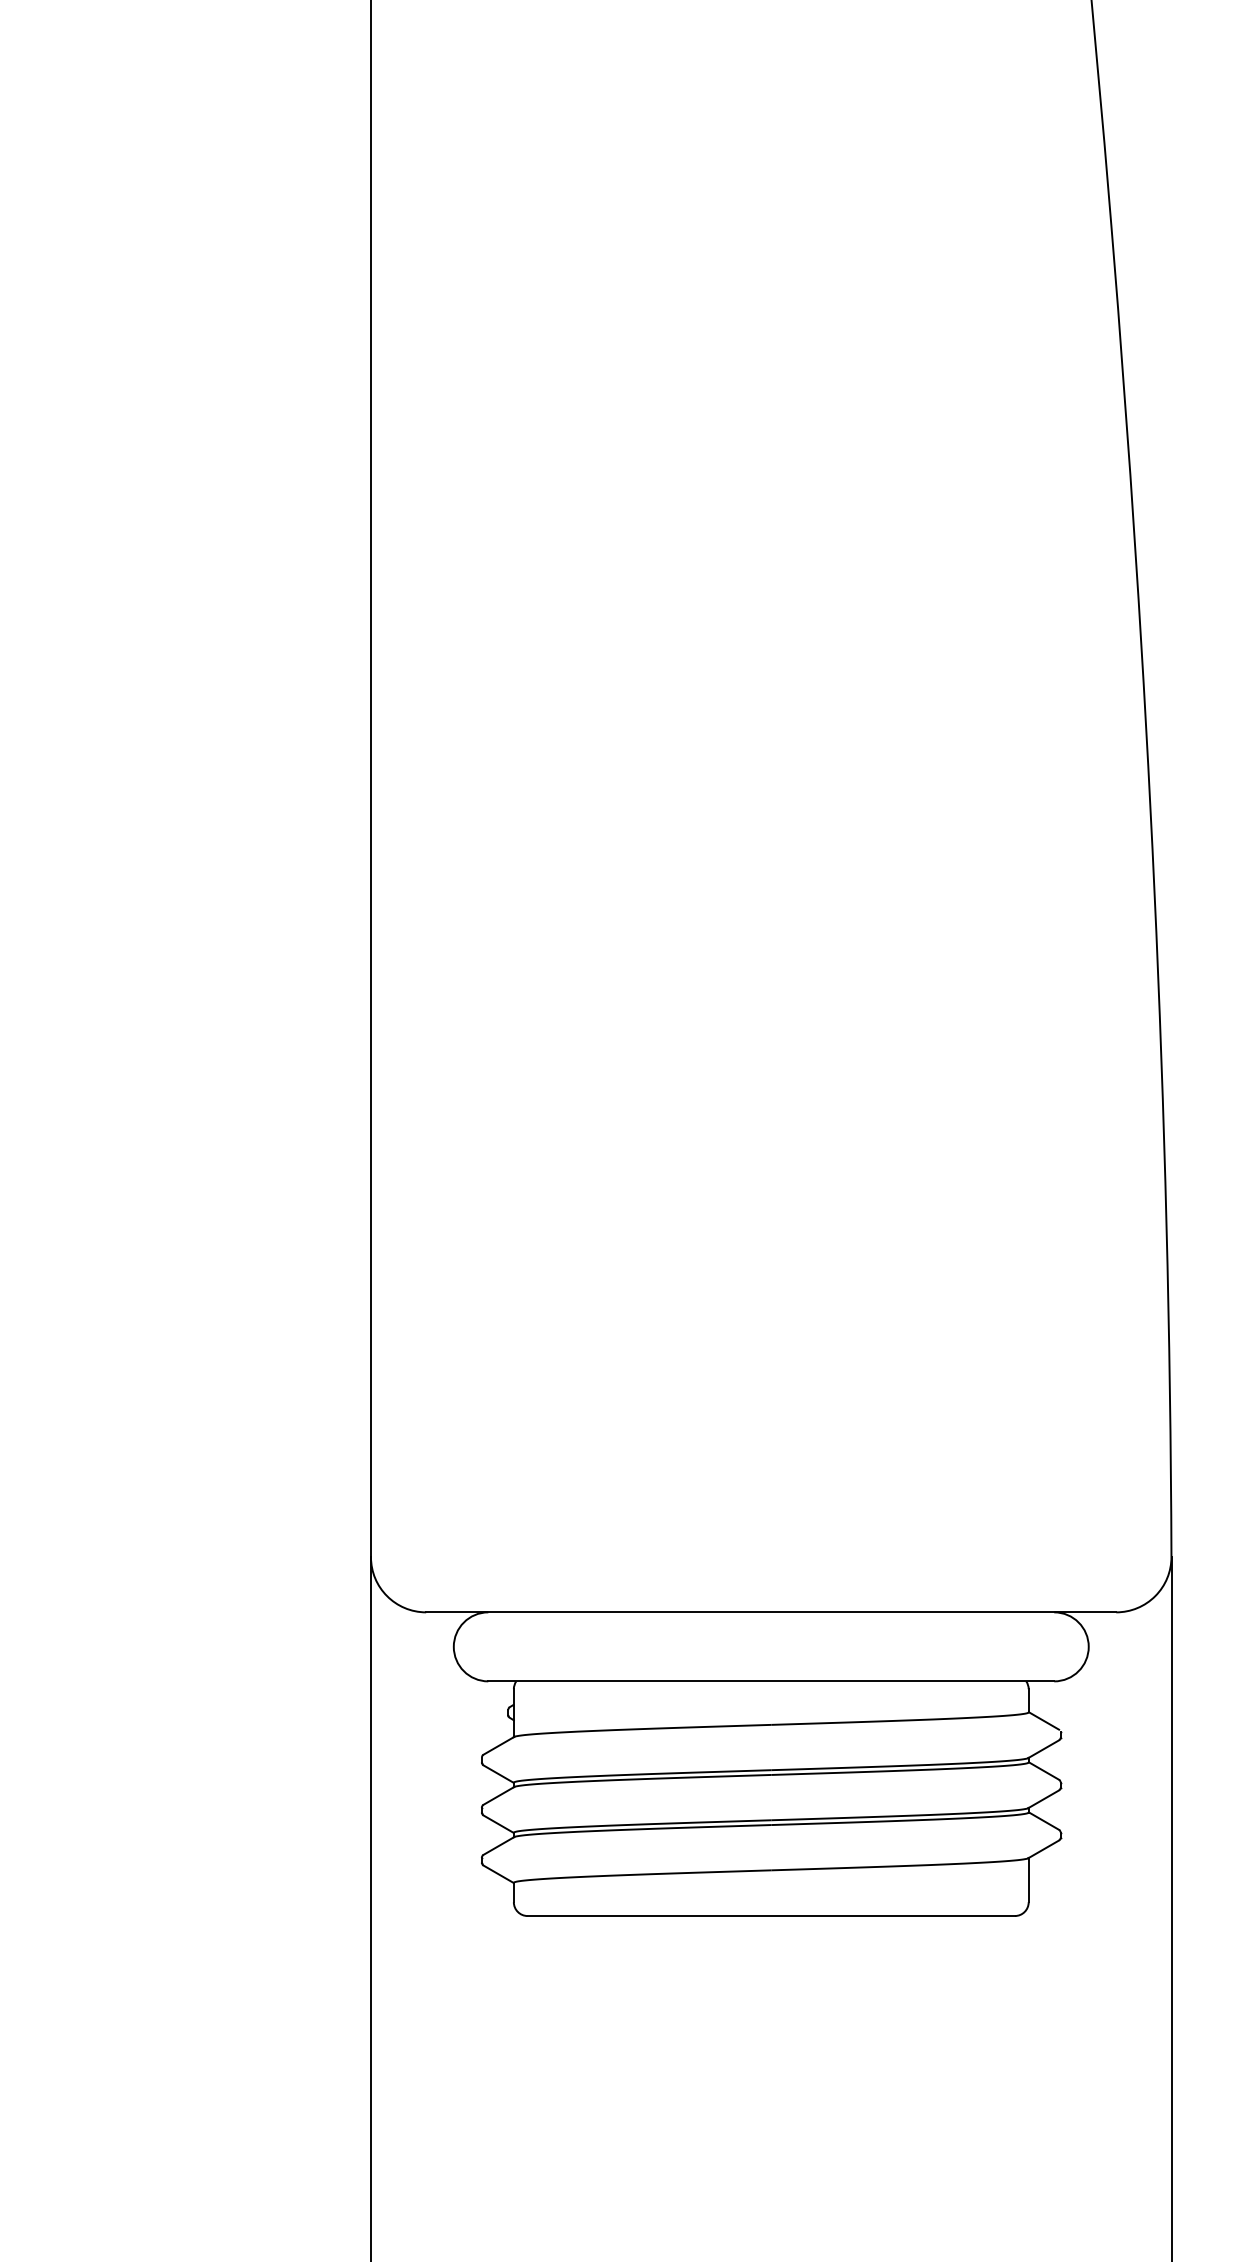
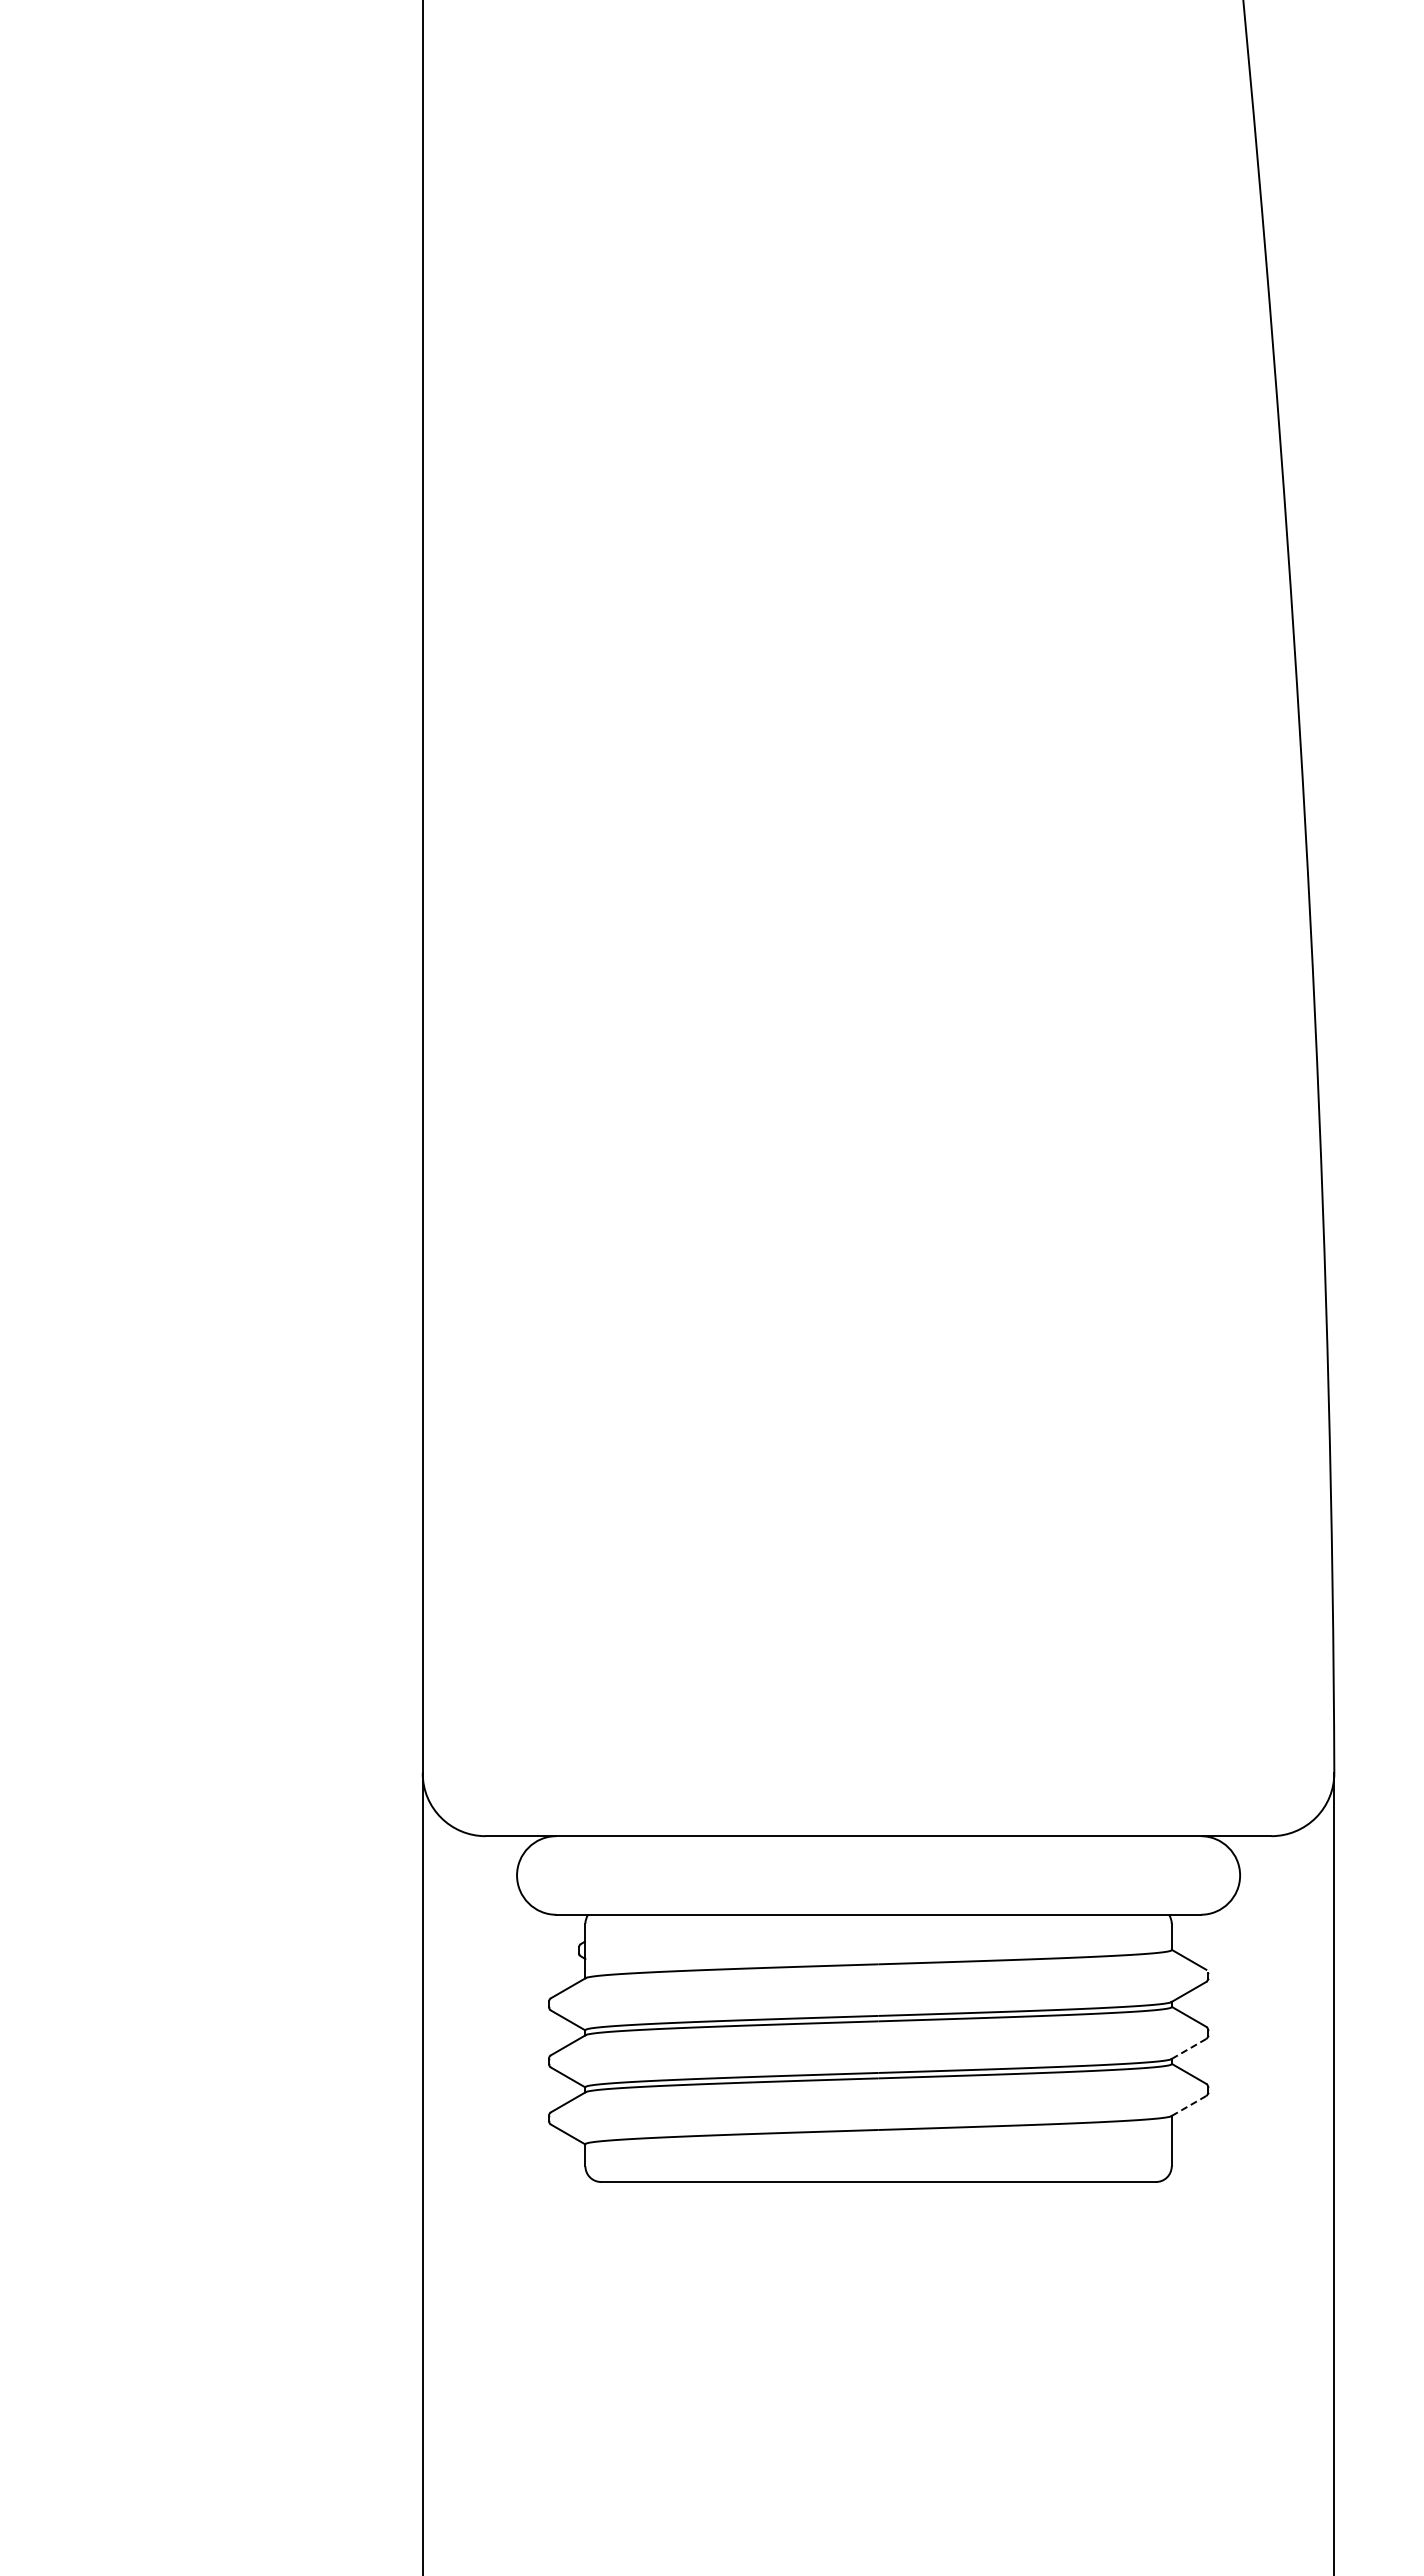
line: (1044, 1798) -> (1189, 2048), solid -> dashed
line: (1044, 1848) -> (1189, 2105), solid -> dashed

